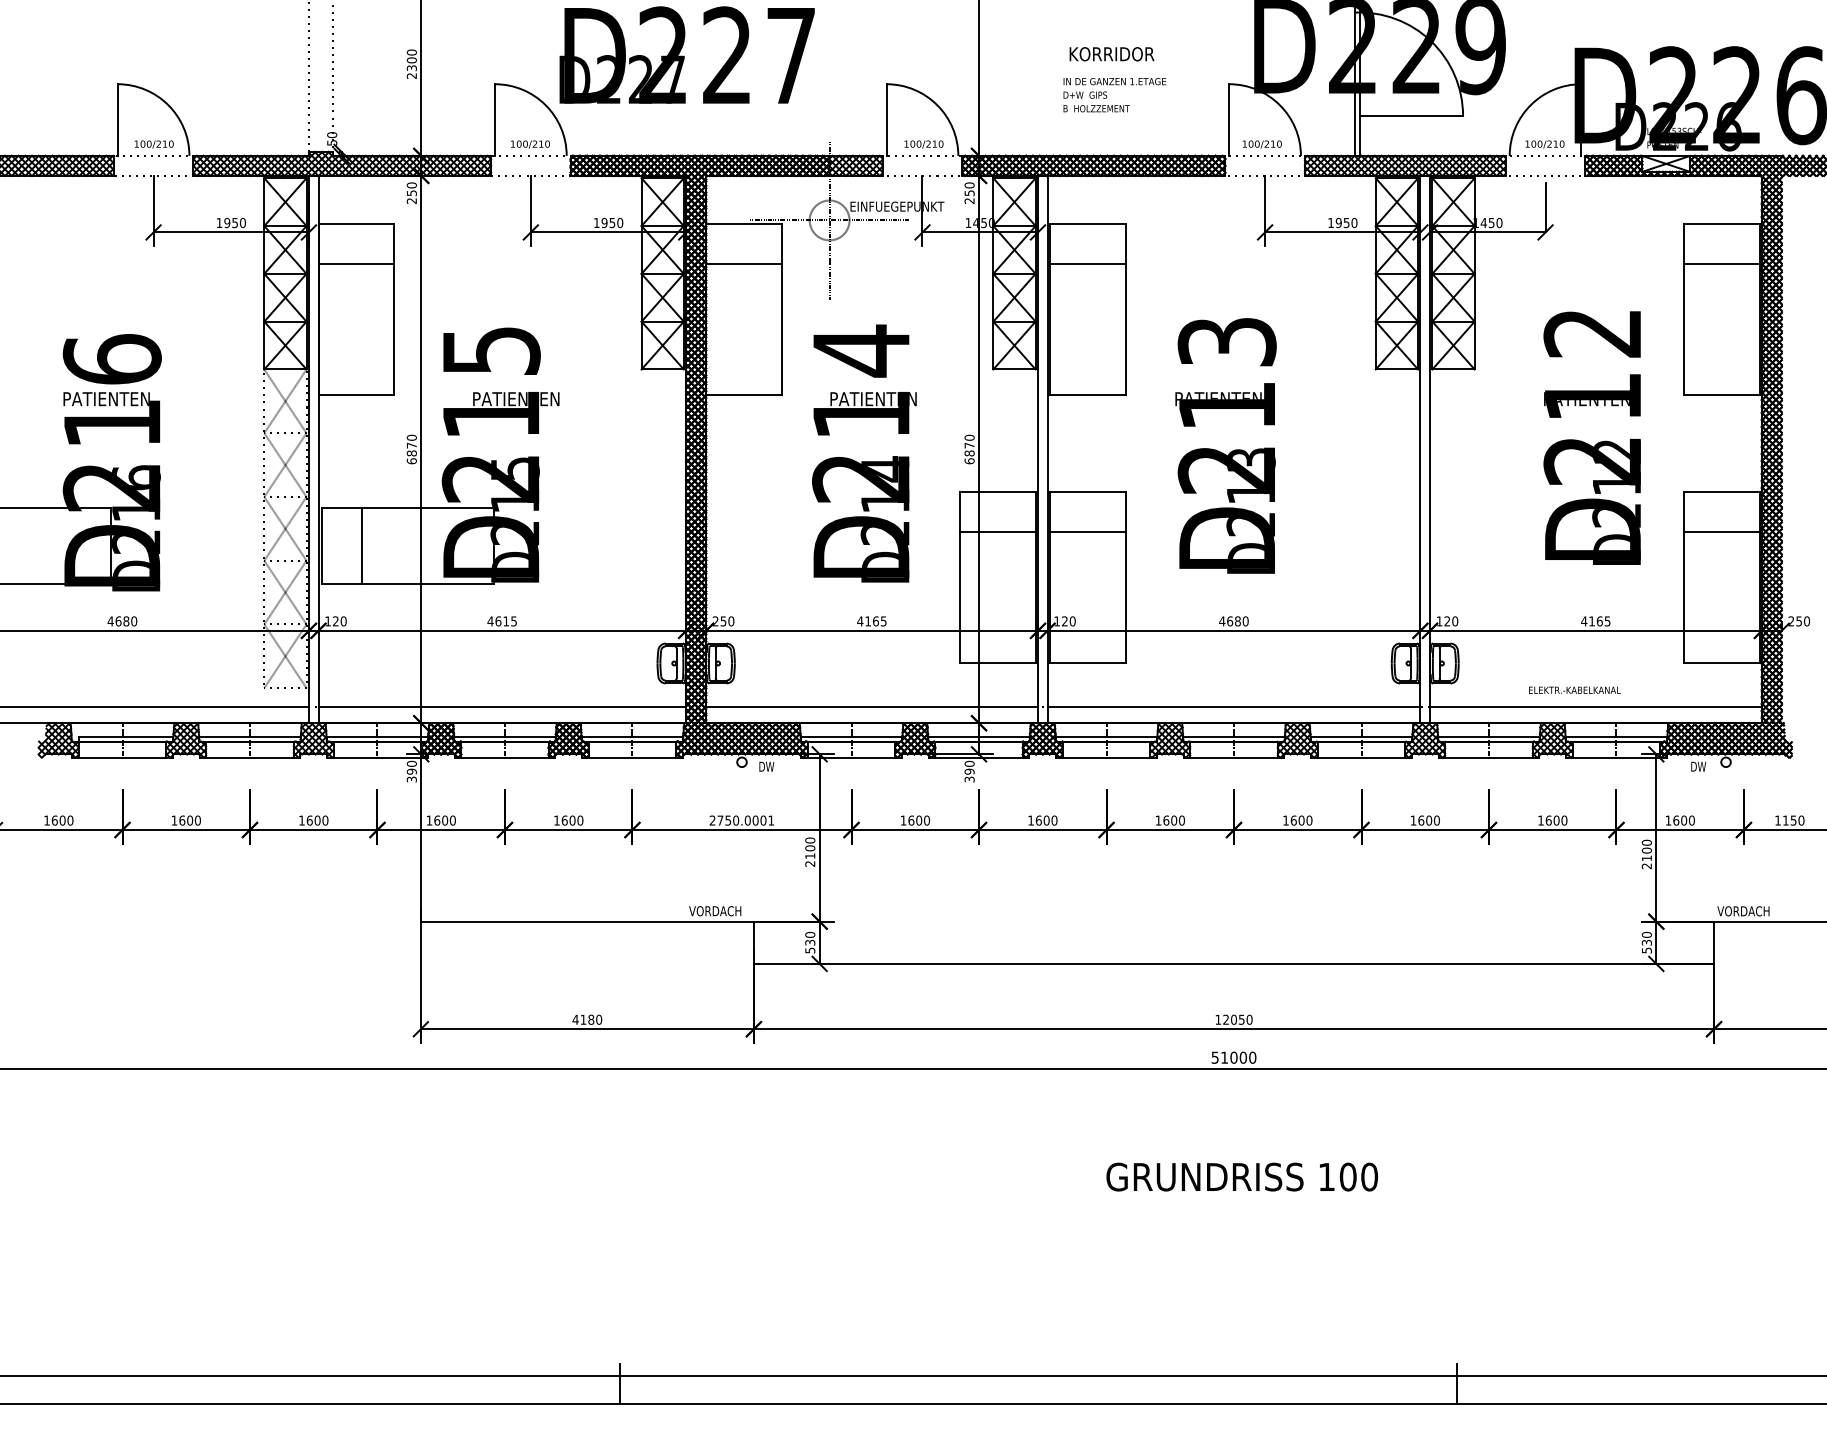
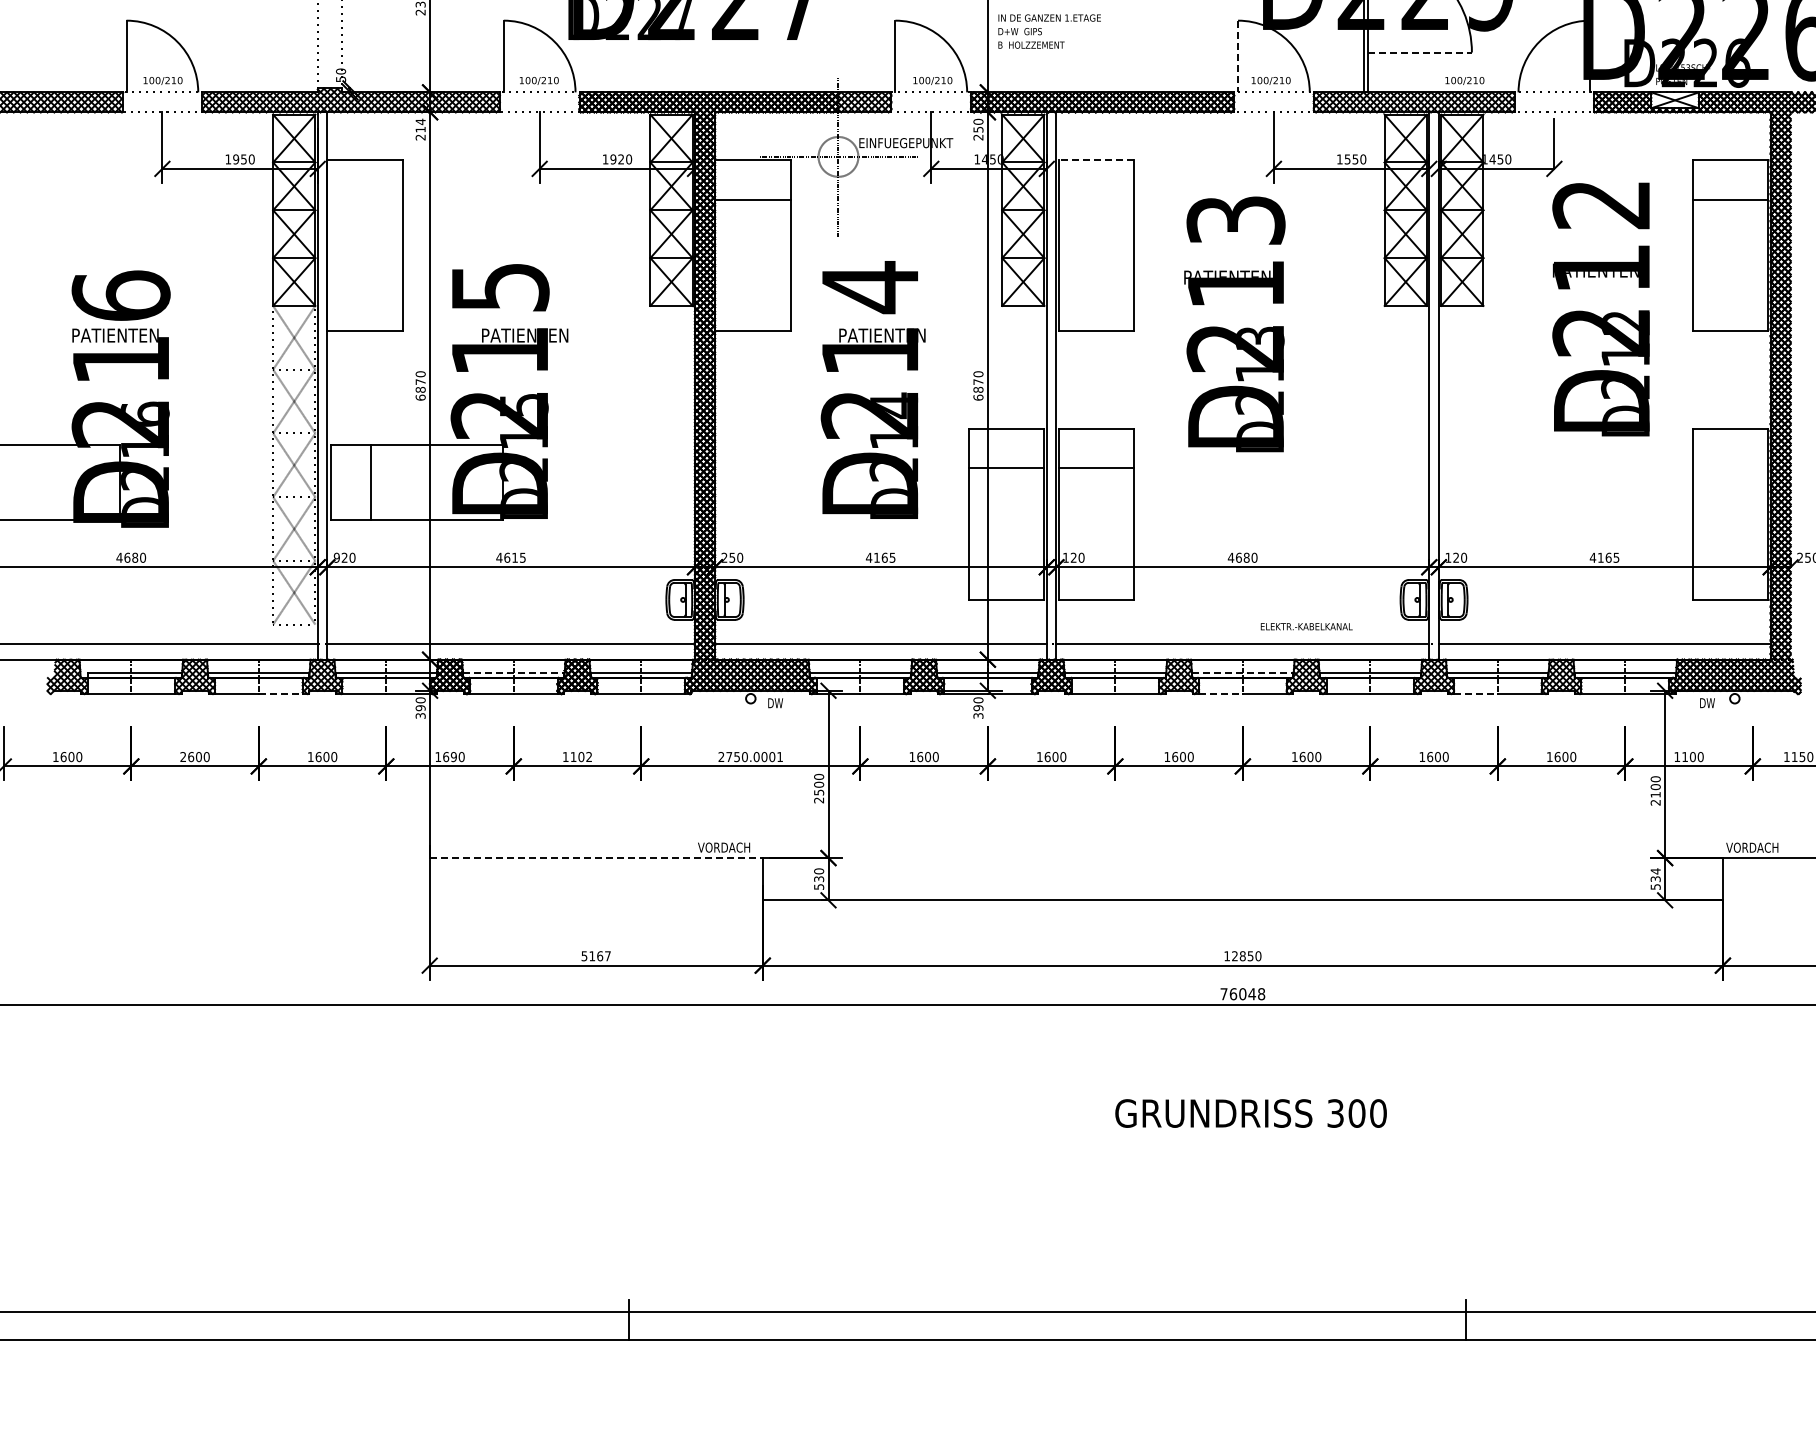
text: (1114, 95) -> (1049, 31), moved
line: (1411, 116) -> (1420, 52), solid -> dashed
line: (1229, 120) -> (1238, 56), solid -> dashed
text: (1544, 144) -> (1464, 80), moved
text: (411, 189) -> (420, 125), 250 -> 214
text: (1338, 222) -> (1347, 158), 1950 -> 1550
text: (612, 223) -> (621, 159), 1950 -> 1920
line: (1087, 223) -> (1096, 159), solid -> dashed
line: (356, 263) -> (365, 199), removed
line: (1087, 263) -> (1096, 199), removed
text: (1591, 437) -> (1600, 308), moved
text: (1225, 445) -> (1234, 323), moved
line: (1721, 532) -> (1730, 468), removed
text: (328, 621) -> (337, 557), 120 -> 920
text: (1574, 689) -> (1306, 625), moved
line: (504, 736) -> (513, 672), solid -> dashed
line: (1234, 736) -> (1243, 672), solid -> dashed
line: (271, 757) -> (280, 693), solid -> dashed
line: (1212, 757) -> (1221, 693), solid -> dashed
line: (1467, 757) -> (1476, 693), solid -> dashed
text: (174, 820) -> (183, 756), 1600 -> 2600
text: (444, 820) -> (453, 756), 1600 -> 1690
text: (572, 820) -> (581, 756), 1600 -> 1102
text: (1676, 820) -> (1685, 756), 1600 -> 1100
text: (810, 856) -> (819, 792), 2100 -> 2500
line: (587, 921) -> (596, 857), solid -> dashed
text: (1646, 934) -> (1655, 870), 530 -> 534
text: (587, 1019) -> (596, 955), 4180 -> 5167
text: (1234, 1019) -> (1243, 955), 12050 -> 12850
text: (1233, 1057) -> (1242, 993), 51000 -> 76048
text: (1326, 1176) -> (1335, 1112), 100 -> 300

